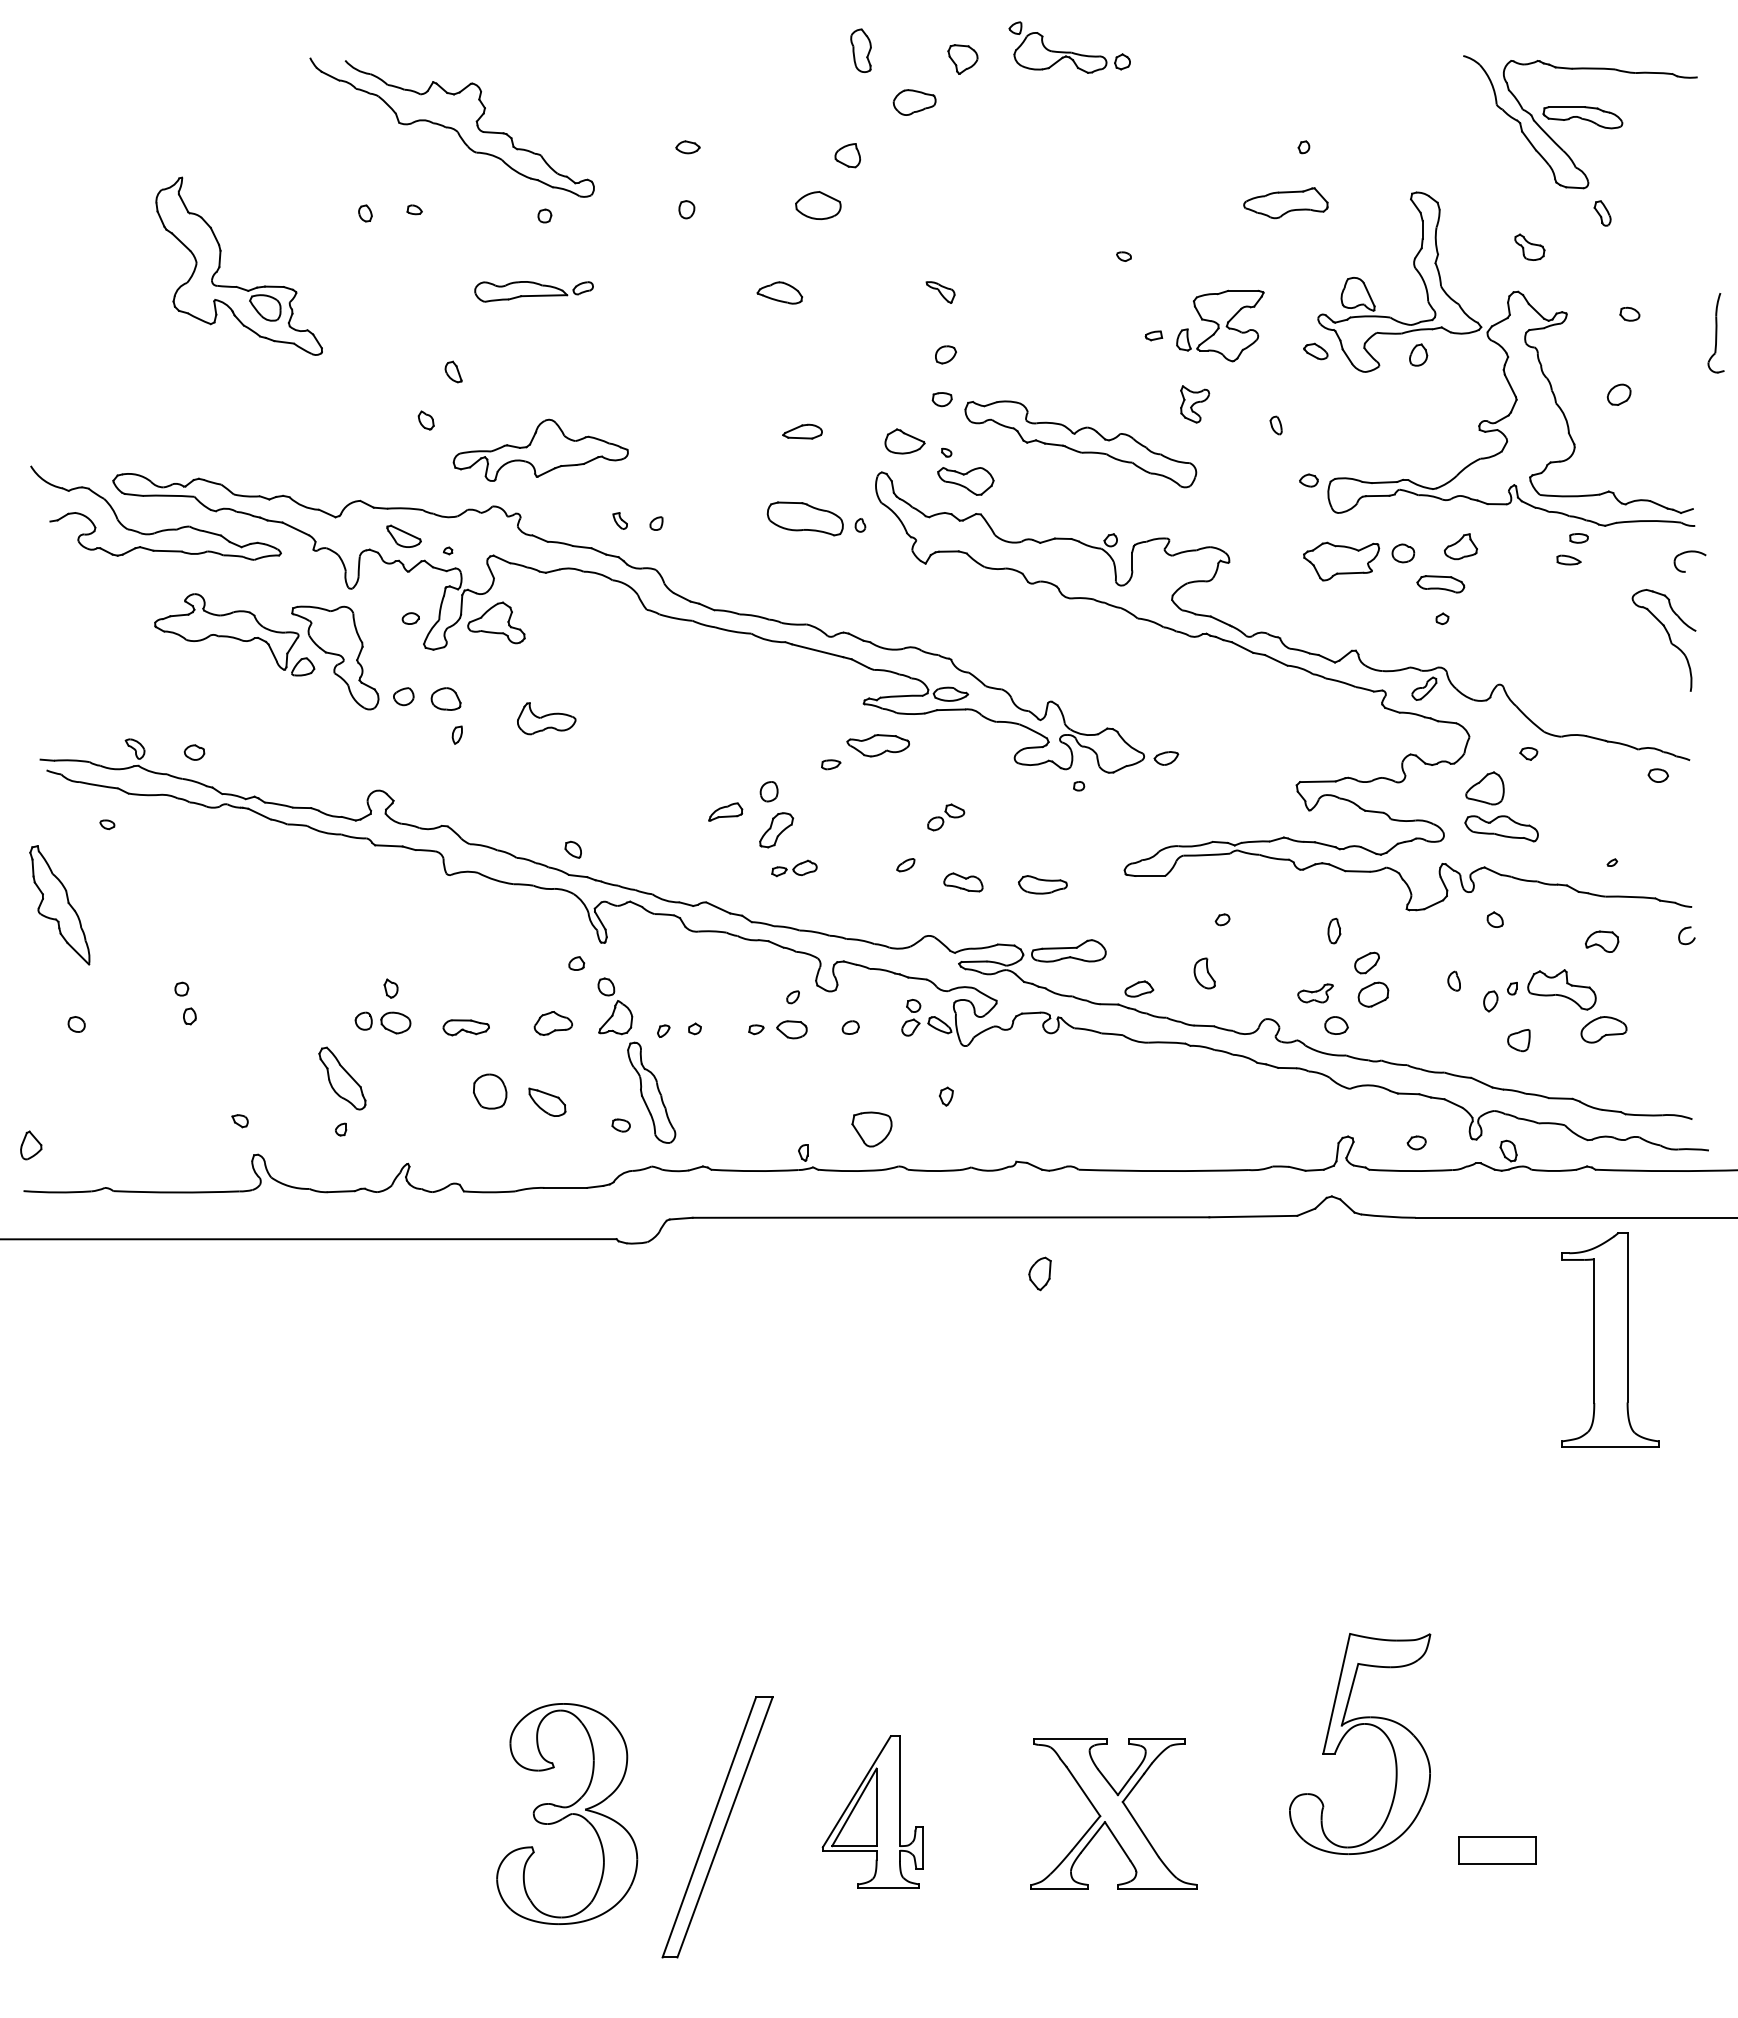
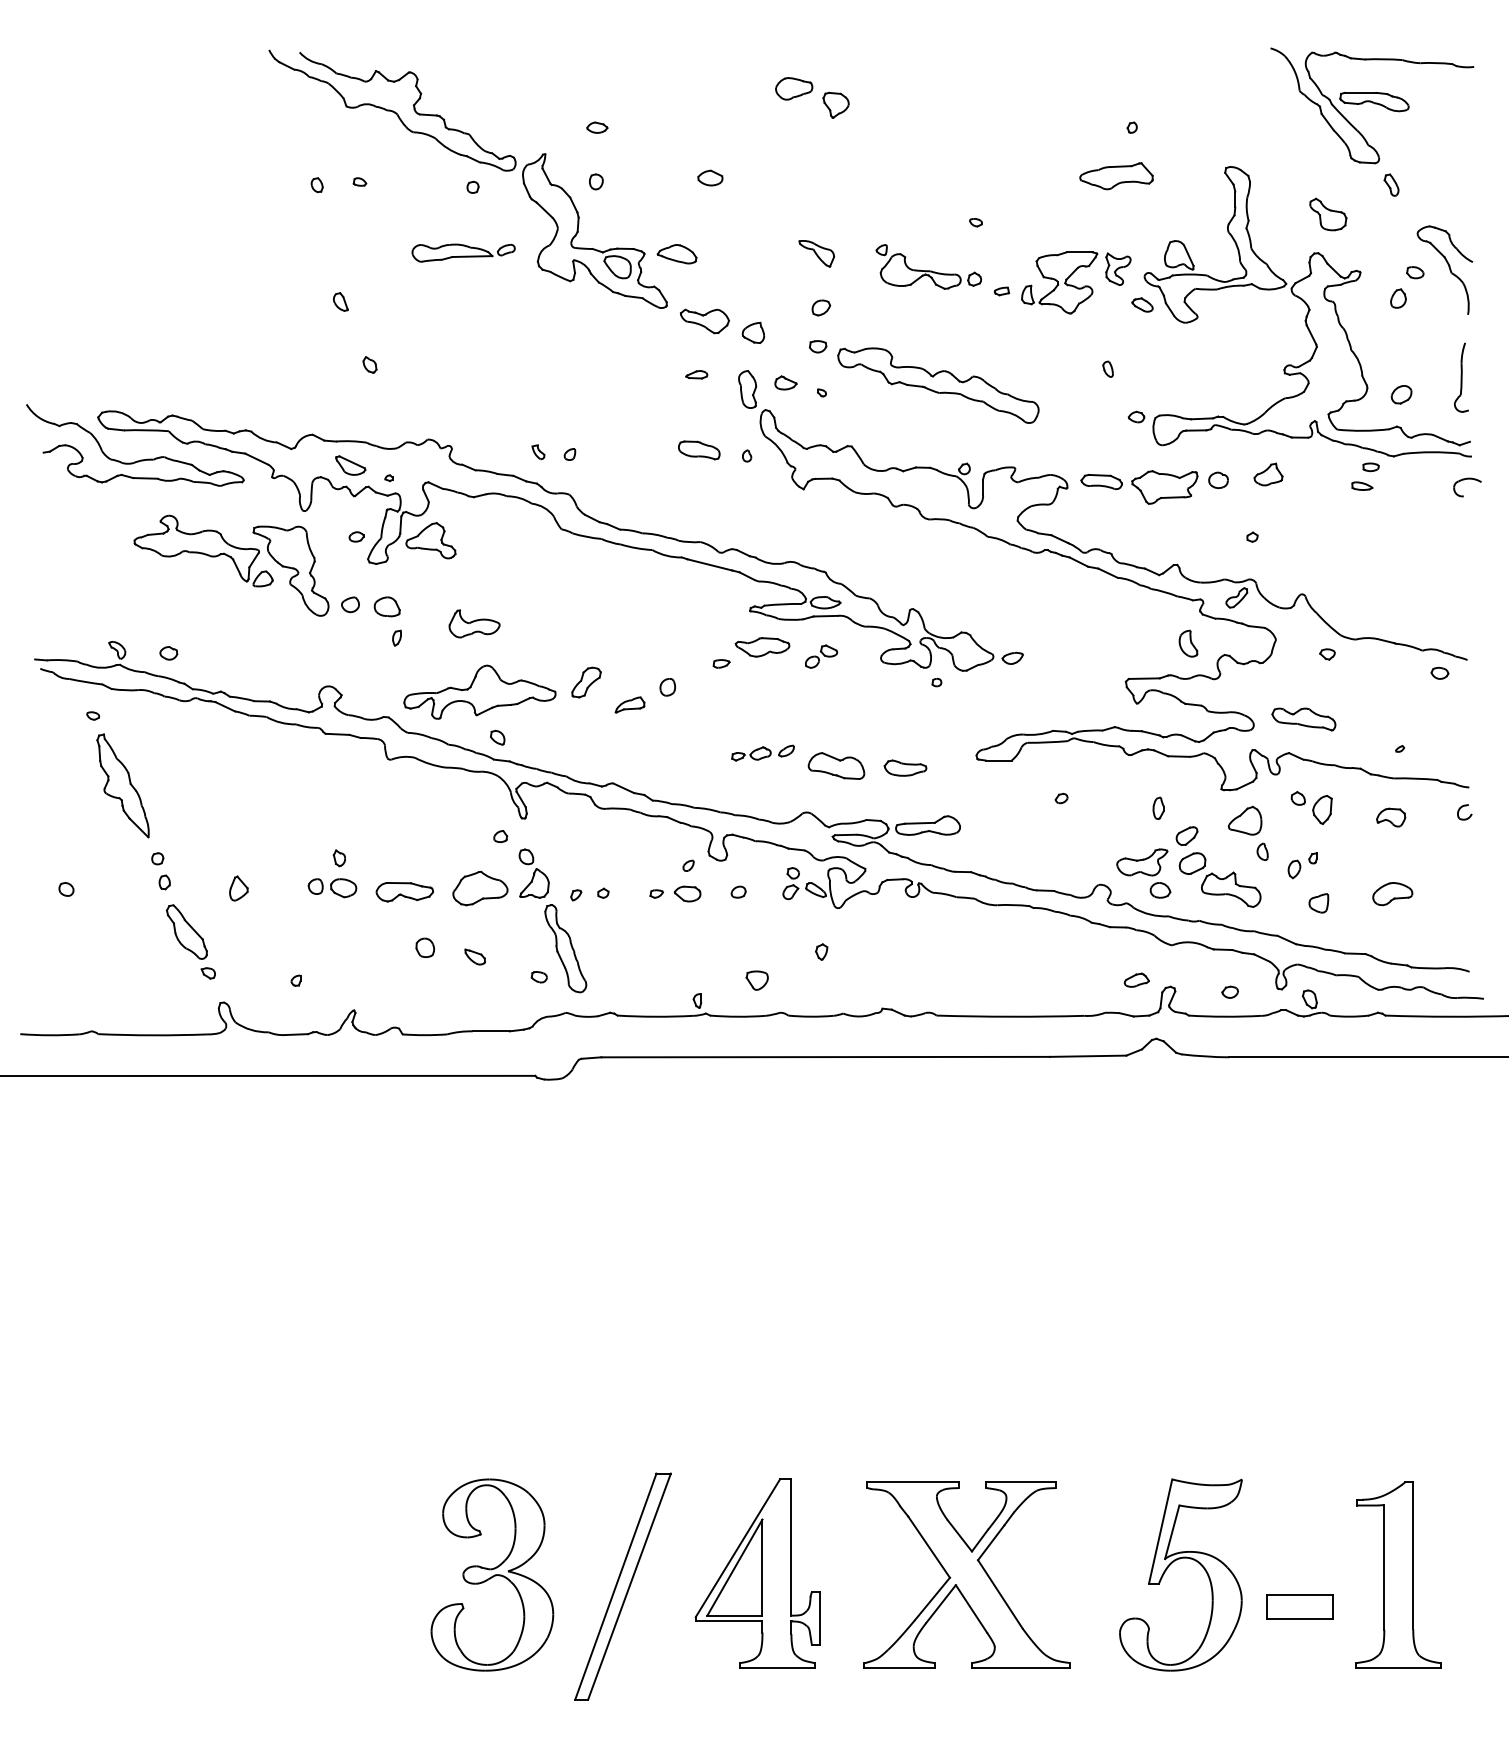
part: (1069, 47) -> (928, 266), moved
part: (860, 50) -> (747, 389), moved
part: (962, 59) -> (835, 105), moved
part: (847, 155) -> (753, 332), moved
part: (817, 204) -> (709, 177), size x0.62
part: (1529, 247) -> (1328, 214), size x1.43
part: (220, 265) -> (578, 230), moved
part: (940, 292) -> (816, 253), size x1.43
part: (1715, 333) -> (1460, 377), moved
part: (1418, 354) -> (1398, 298), moved
part: (453, 371) -> (340, 301), moved
part: (1618, 394) -> (1401, 394), moved
part: (1195, 404) -> (1118, 269), moved
part: (802, 431) -> (696, 374), size x0.62
part: (905, 440) -> (786, 382), size x0.62
part: (540, 449) -> (479, 691), moved
part: (965, 481) -> (704, 321), moved
part: (805, 518) -> (699, 450), size x0.62
part: (1440, 584) -> (1101, 482), moved
part: (1663, 640) -> (1444, 270), moved
part: (1484, 788) -> (1244, 820), moved
part: (946, 817) -> (821, 656), moved
part: (776, 830) -> (586, 682), moved
part: (794, 868) -> (751, 753), moved
part: (963, 882) -> (836, 766), size x1.67
part: (59, 905) -> (122, 786), moved
part: (1204, 973) -> (1188, 643), moved
part: (1139, 988) -> (1137, 979), moved
part: (1561, 989) -> (1230, 889), moved
part: (1315, 993) -> (1142, 862), size x1.67
part: (553, 1023) -> (480, 888), size x1.67
part: (465, 1027) -> (404, 892), size x1.43
part: (342, 1078) -> (187, 932), moved
part: (489, 1091) -> (424, 947), size x0.62
part: (547, 1102) -> (475, 957), size x0.62
part: (872, 1129) -> (757, 980), size x0.62
part: (31, 1145) -> (239, 888), moved
part: (1039, 1273) -> (1321, 809), moved
part: (1610, 1339) -> (1398, 1574), moved
part: (1349, 1731) -> (1171, 1564), moved
part: (872, 1811) -> (757, 1572), size x1.43
part: (1114, 1813) -> (967, 1574), size x1.43

